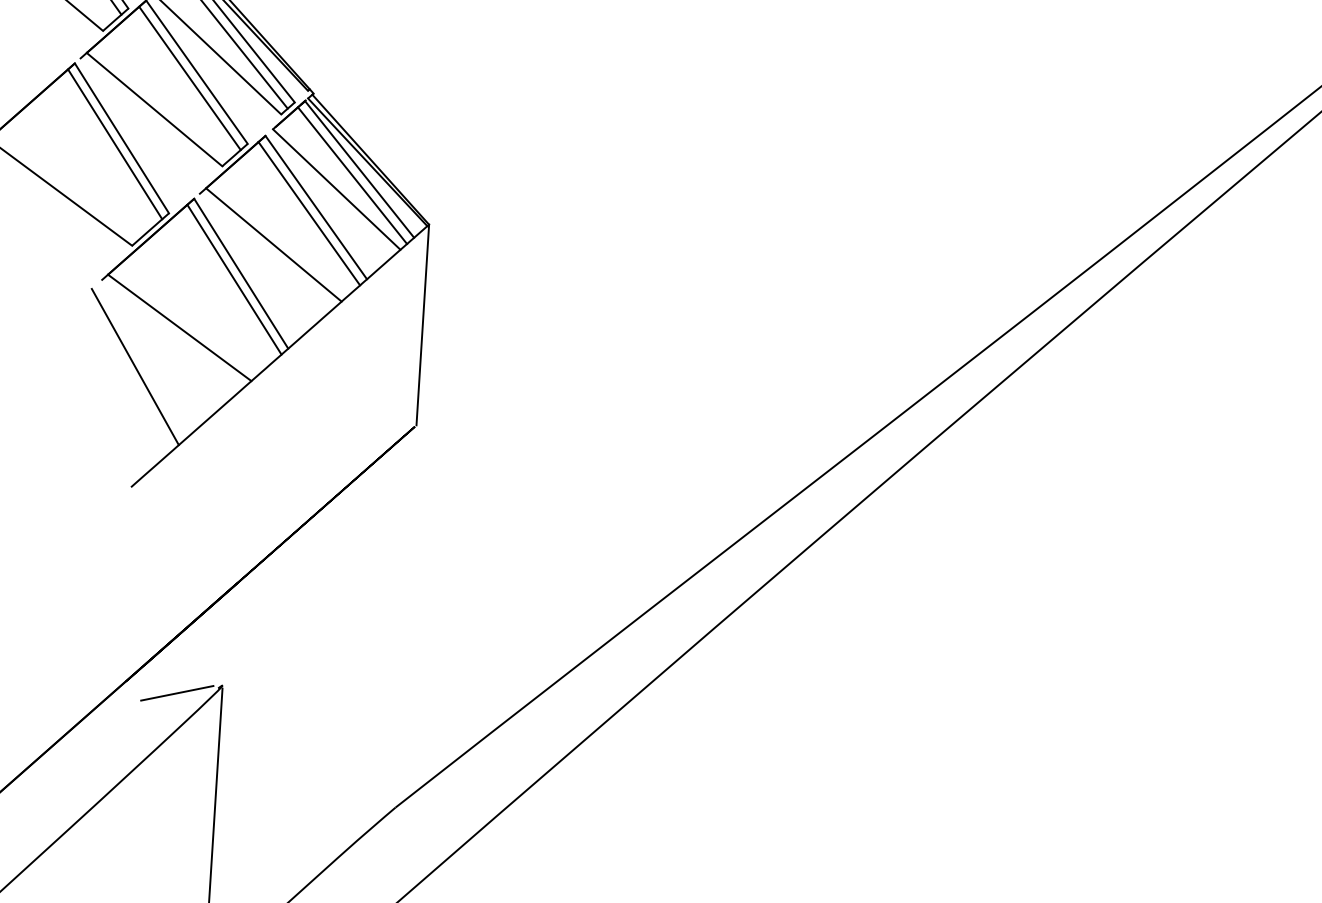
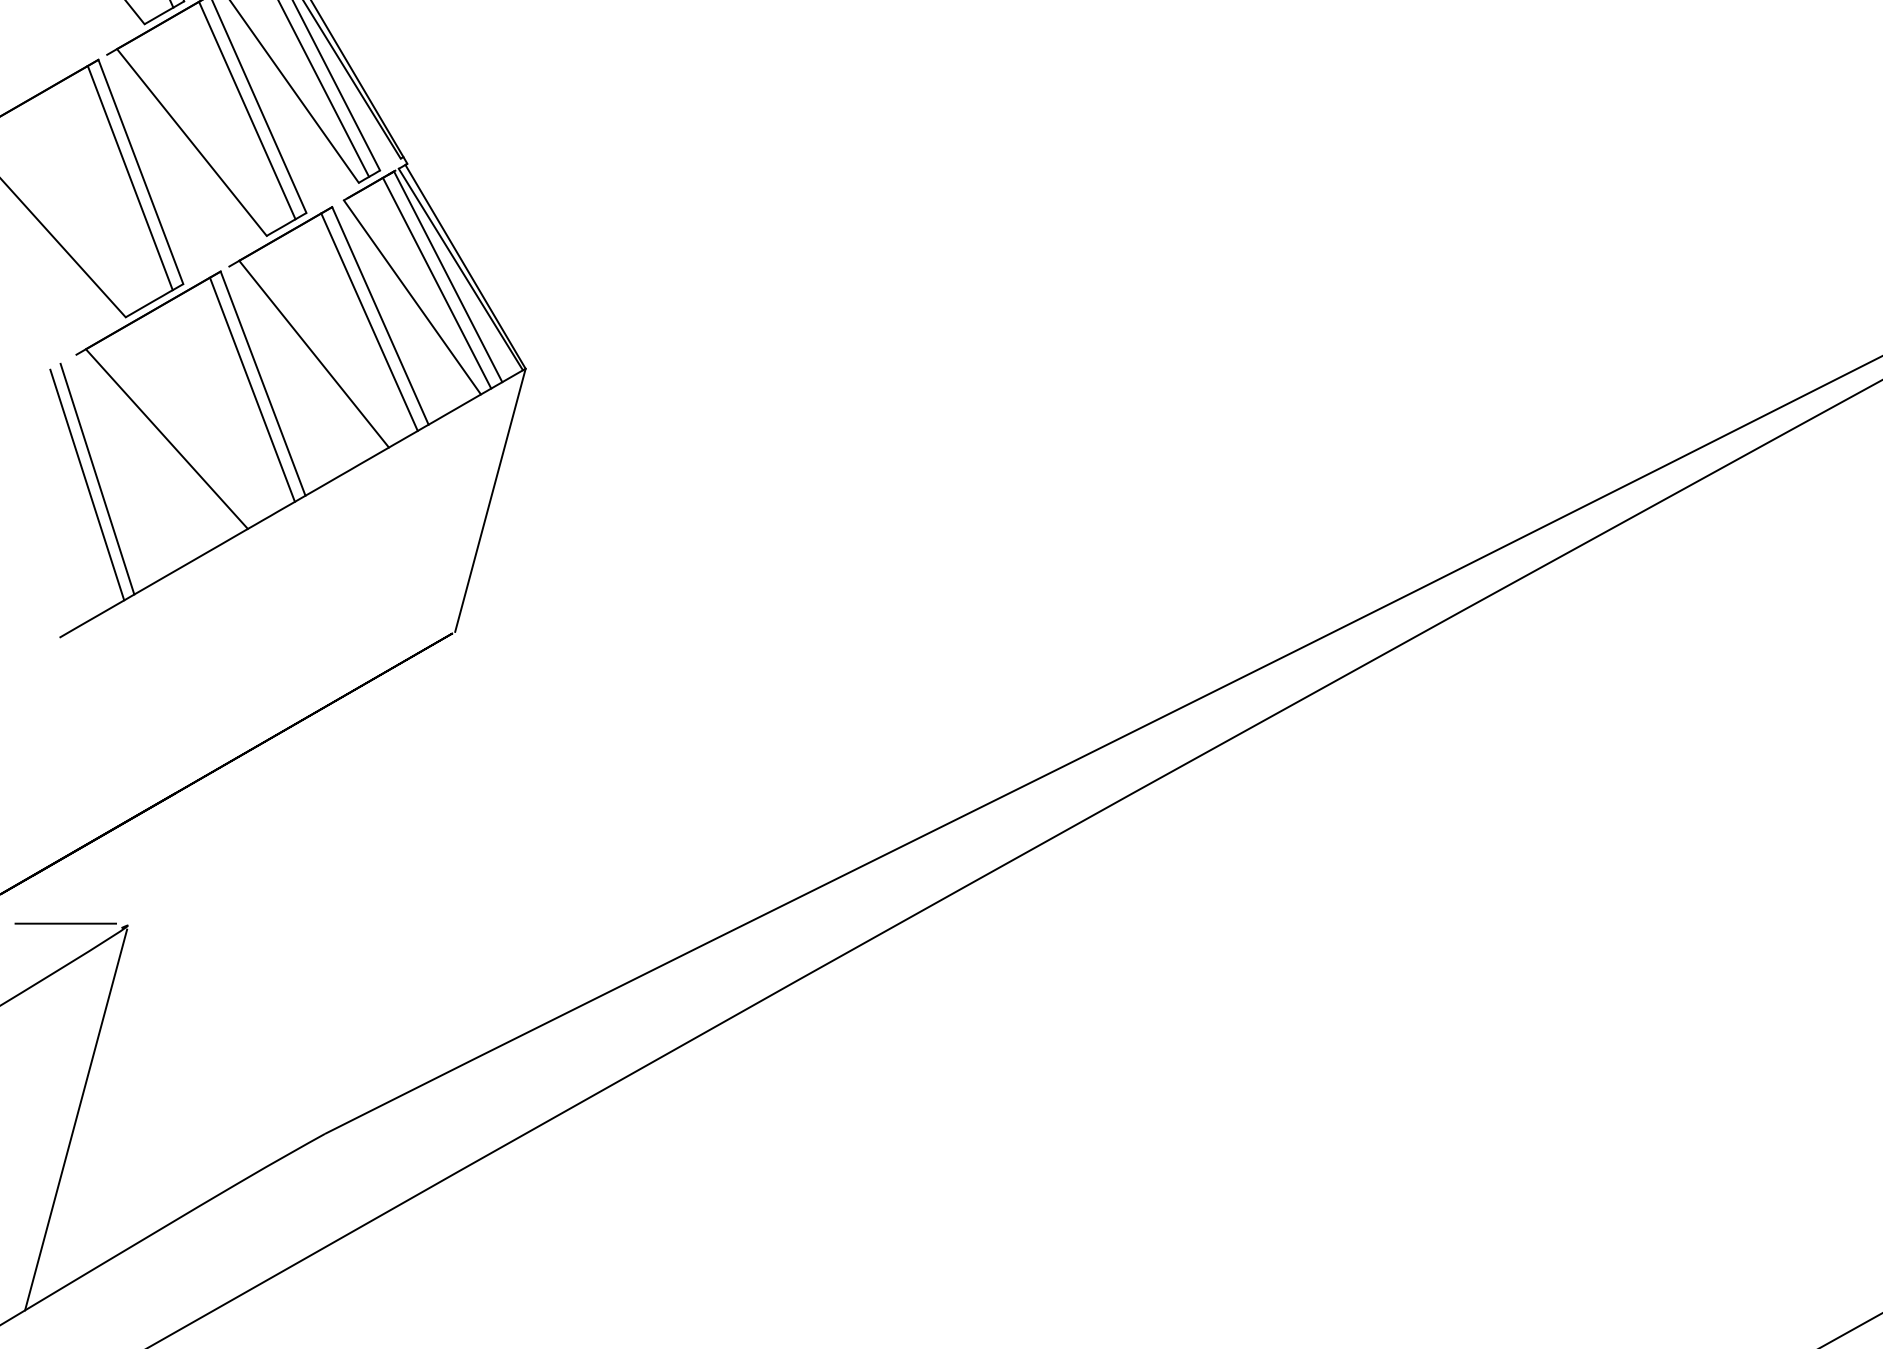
line: (128, 372) -> (87, 484), added

